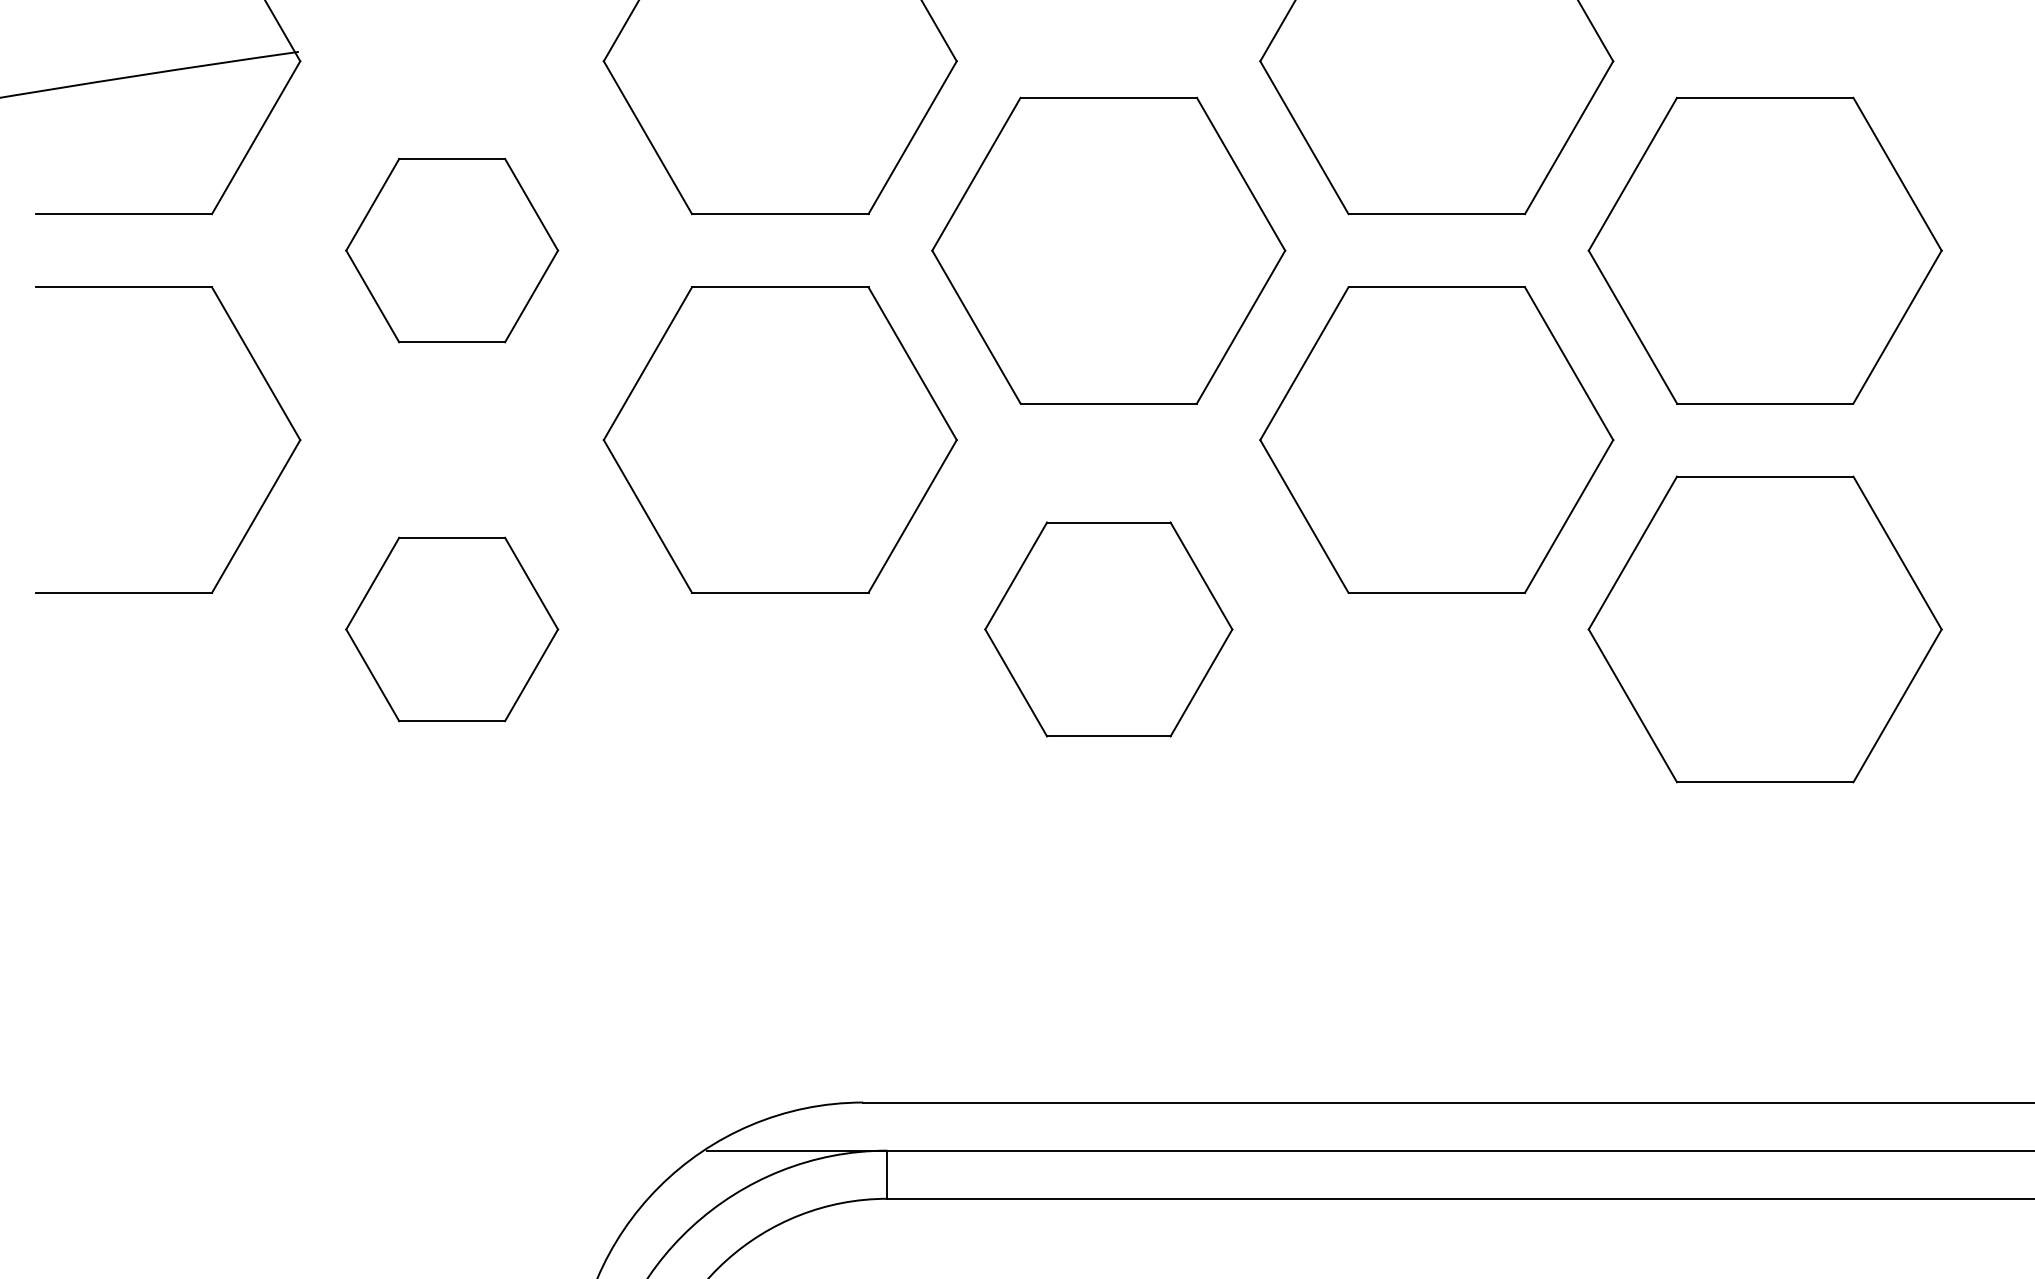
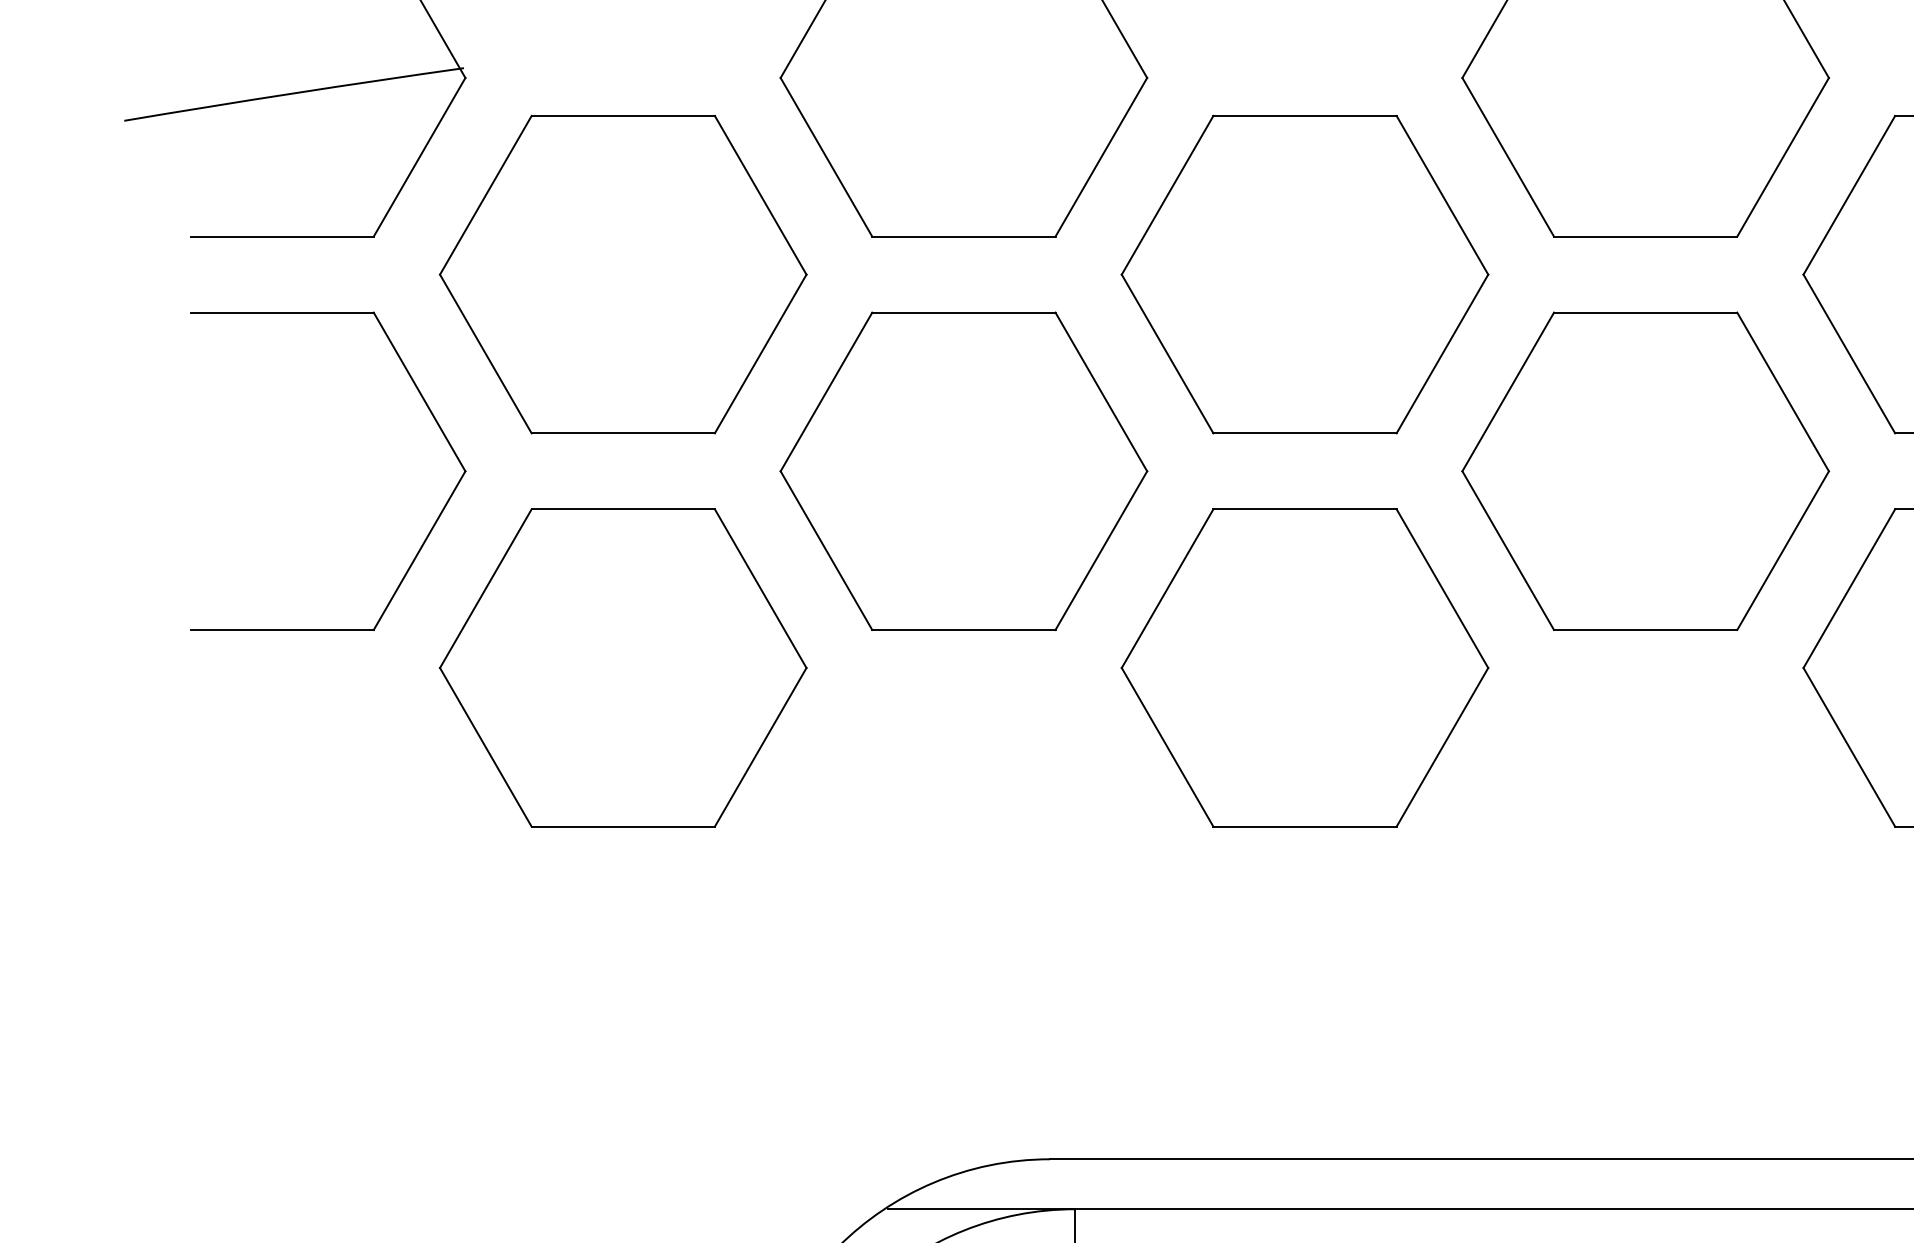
part: (451, 250) -> (622, 274), size x1.67
part: (451, 629) -> (622, 668), size x1.67
part: (1108, 629) -> (1304, 668), size x1.43

